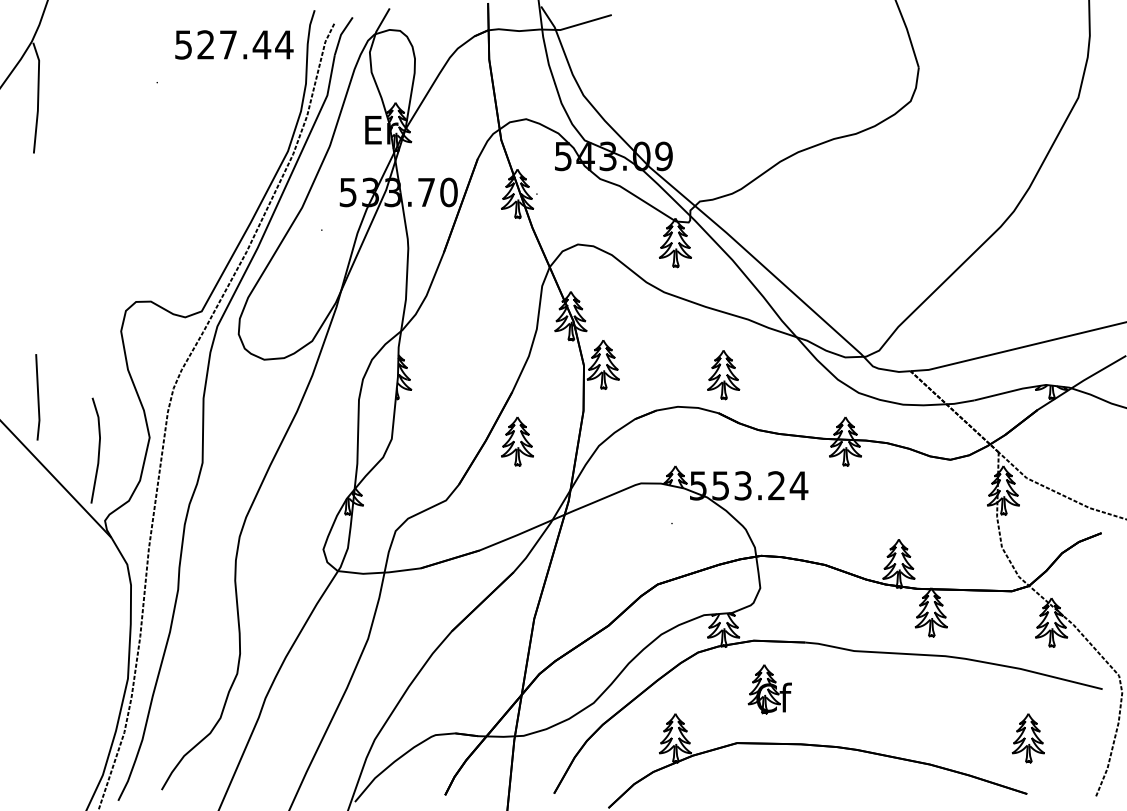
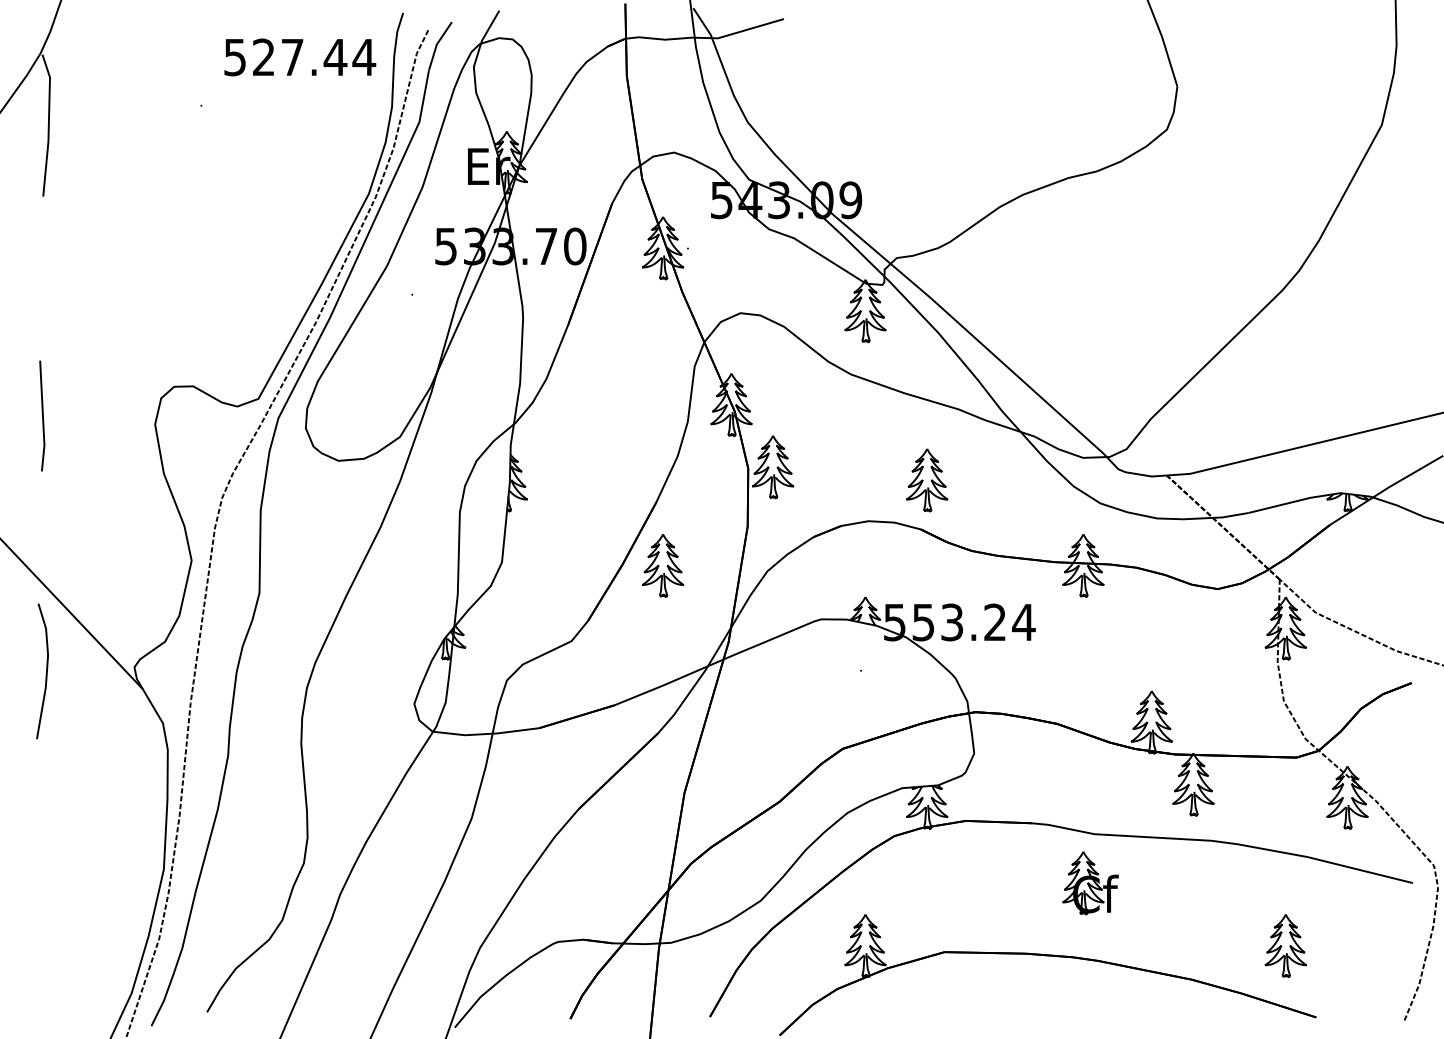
line: (37, 396) -> (42, 415), moved
line: (98, 452) -> (45, 673), moved
part: (769, 689) -> (1090, 883), moved
part: (1028, 737) -> (1285, 945), moved

